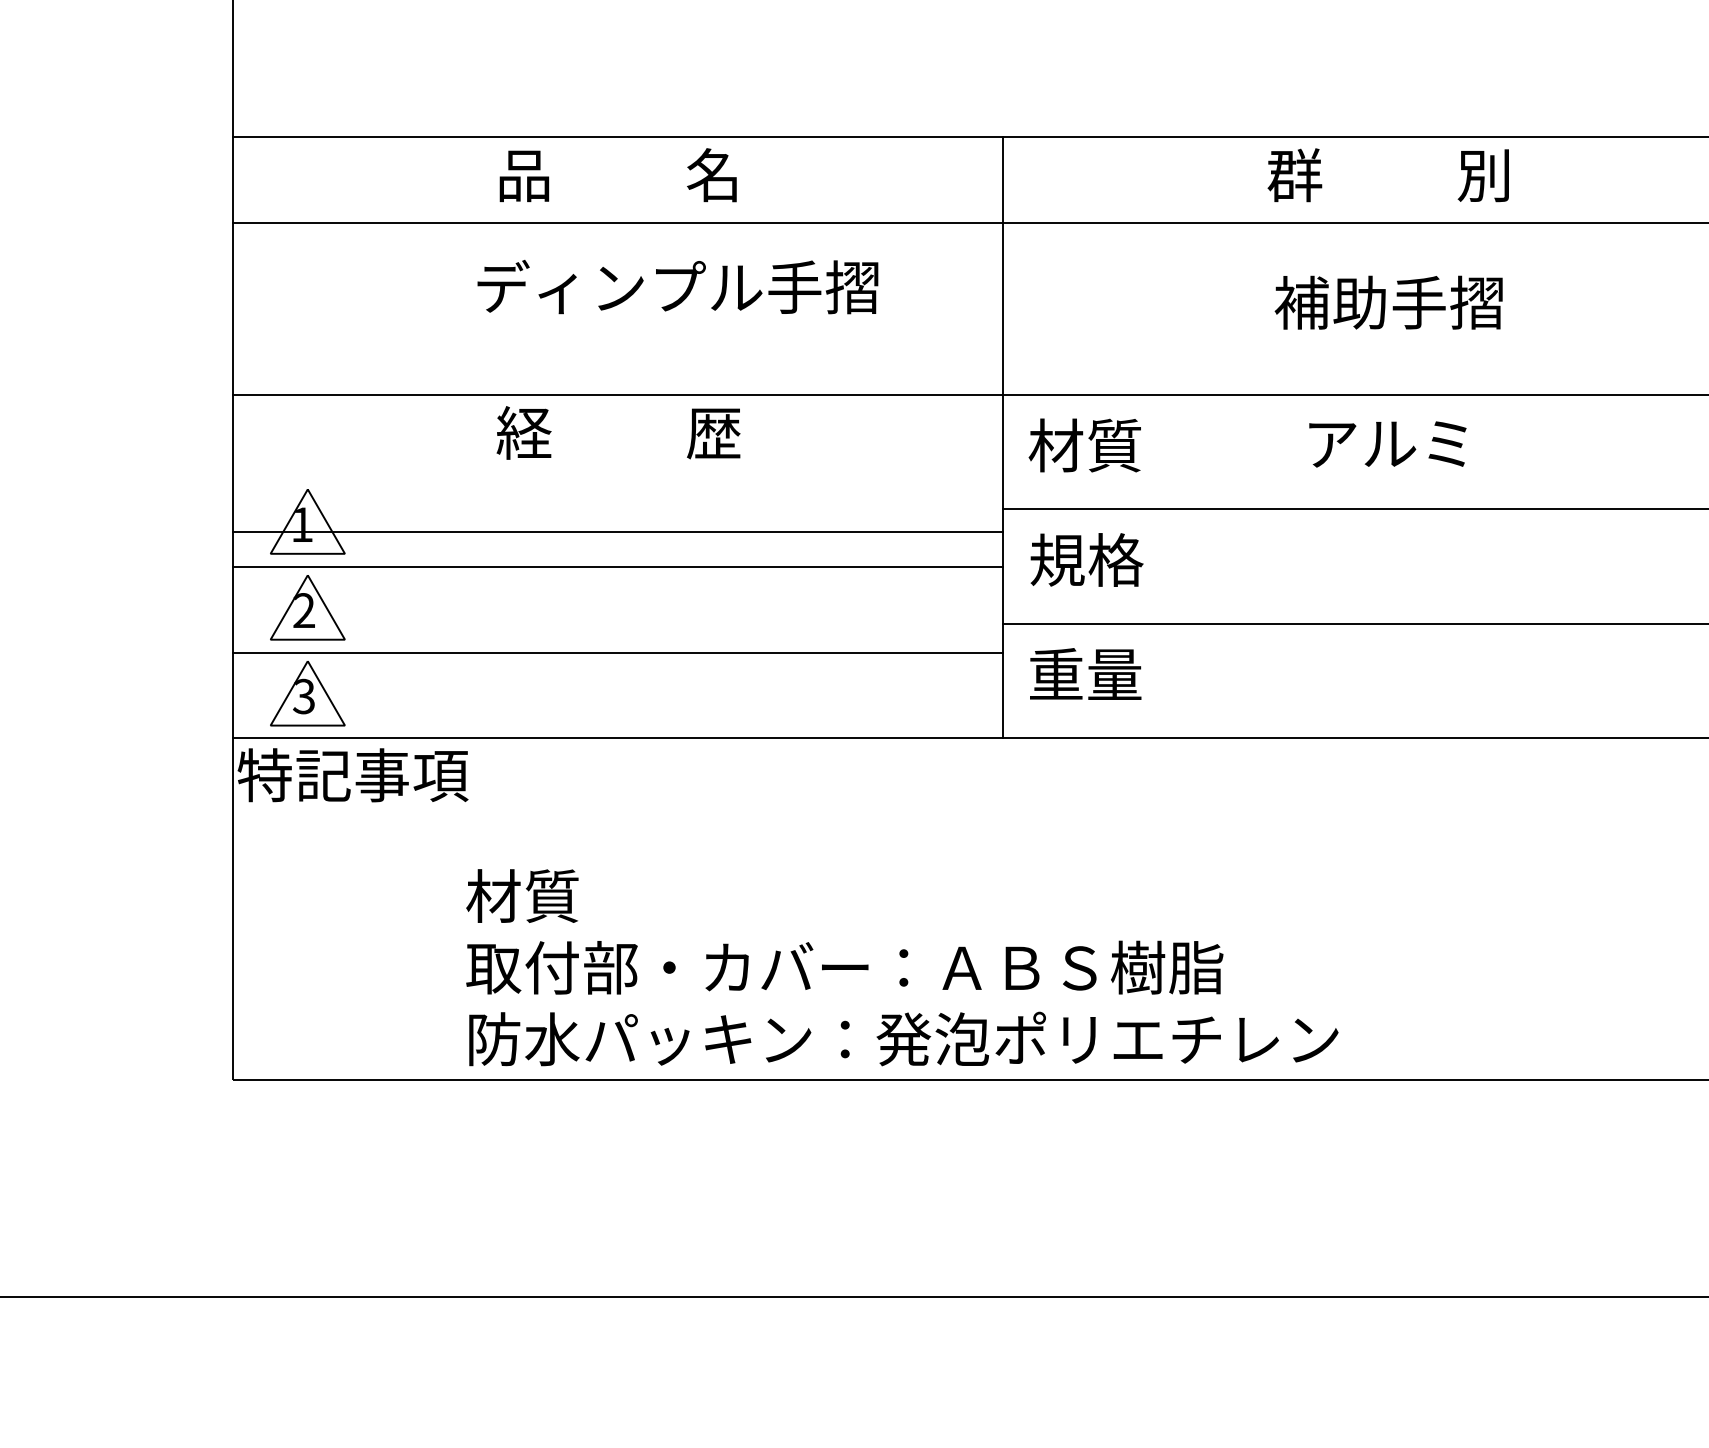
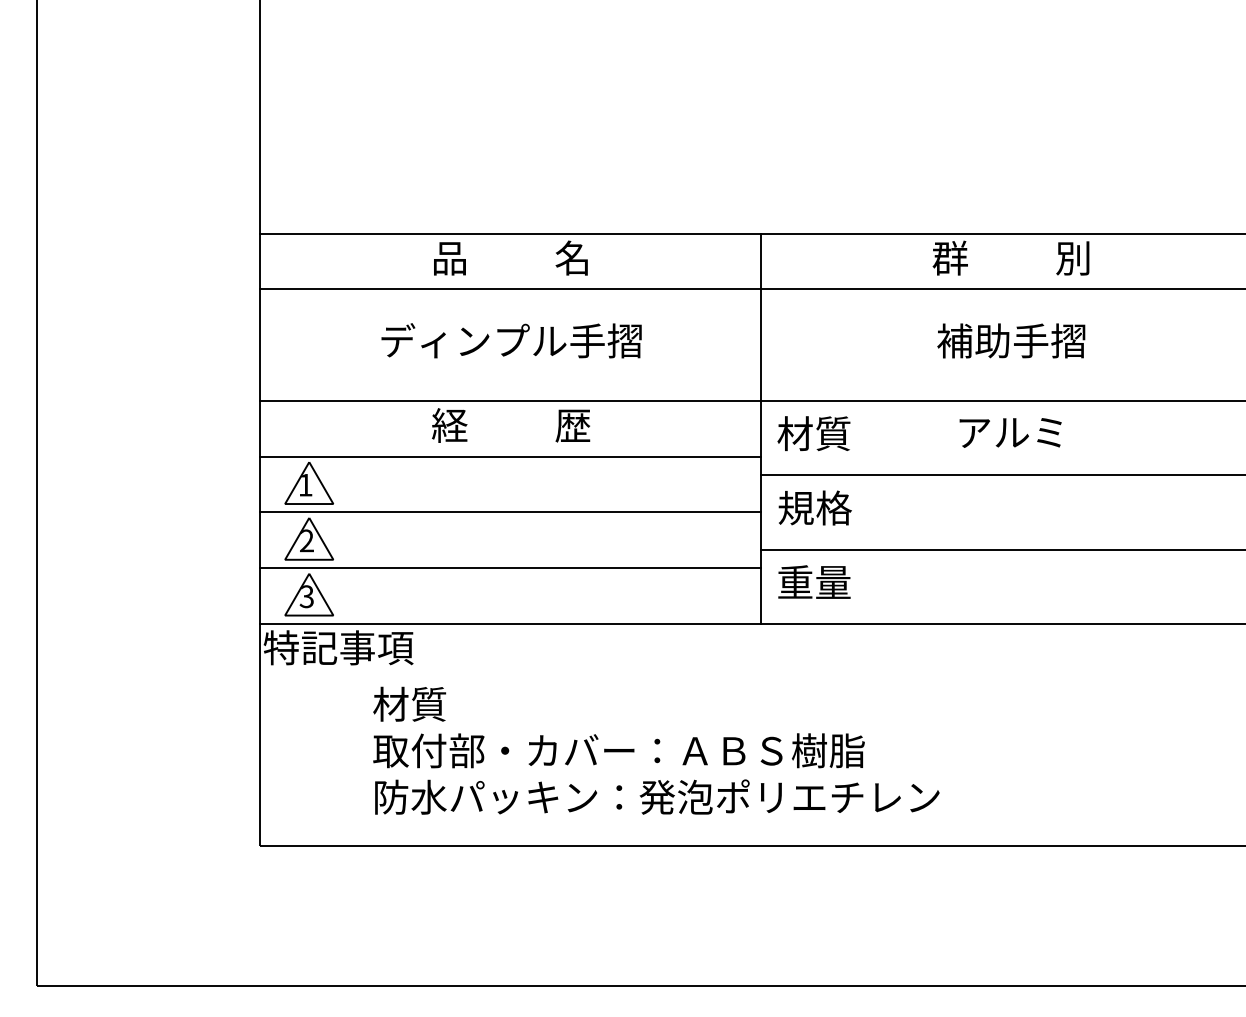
text: (677, 286) -> (511, 340), moved
line: (617, 531) -> (510, 456), moved
text: (902, 967) -> (656, 750), moved

